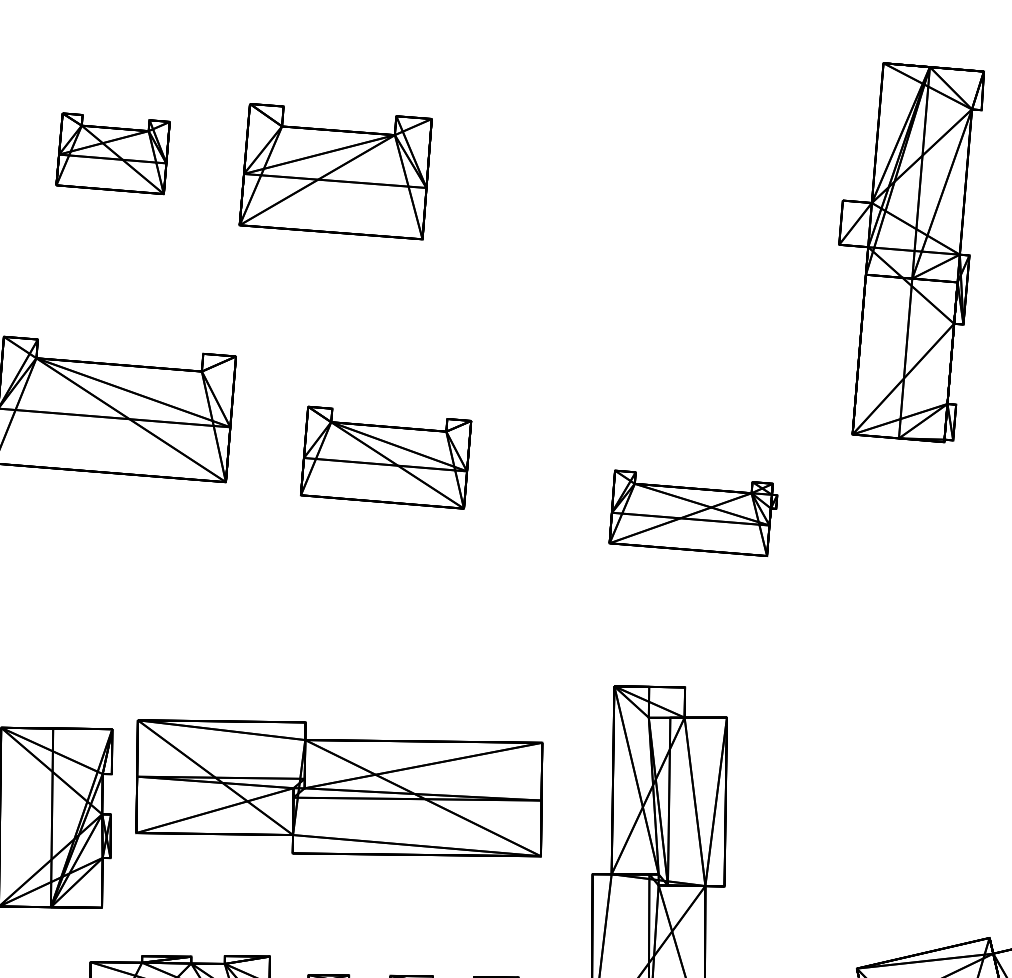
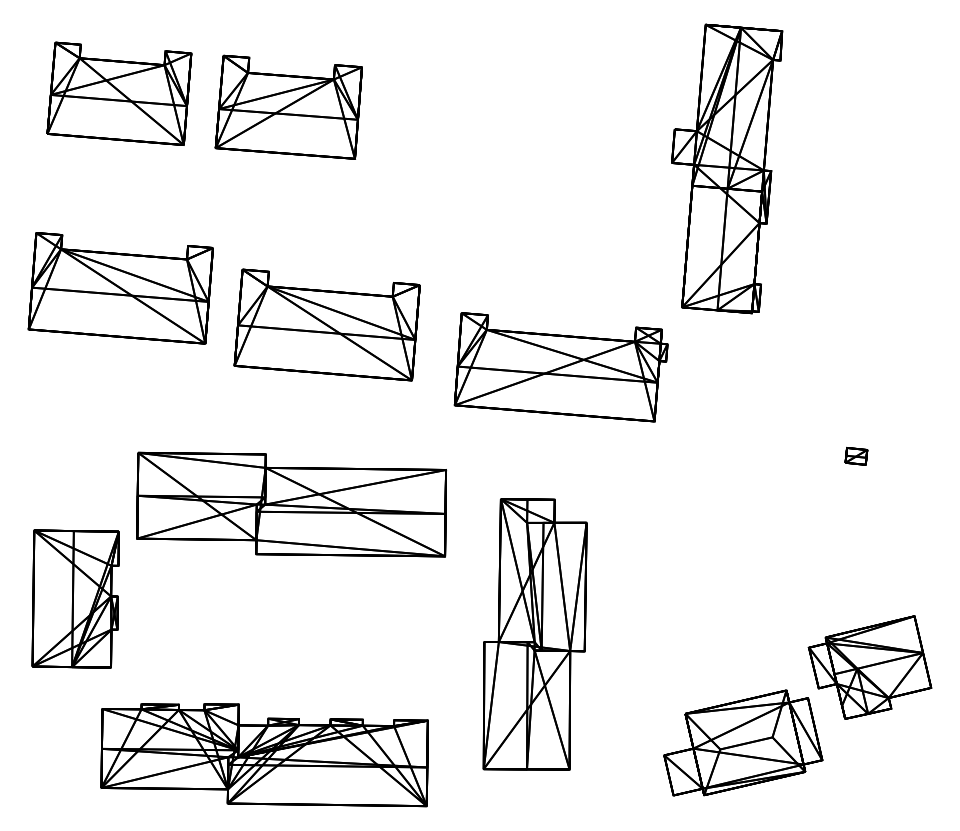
part: (113, 153) -> (119, 93), size x1.67
part: (385, 457) -> (326, 324), size x1.43
part: (692, 513) -> (560, 367), size x1.67
part: (339, 788) -> (291, 504), moved

